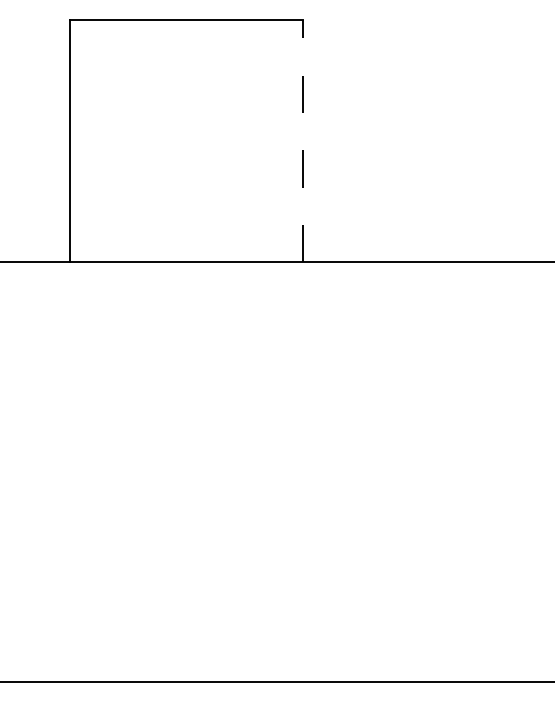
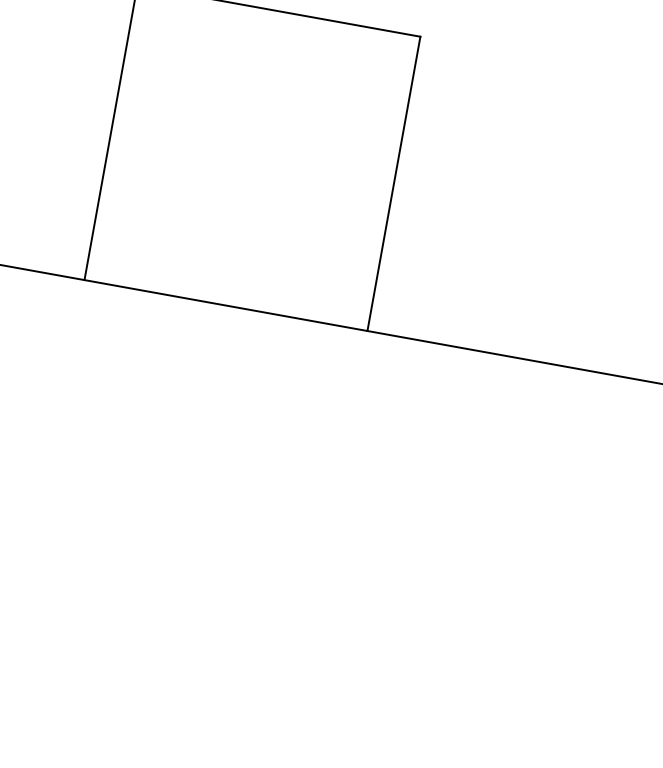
line: (303, 140) -> (394, 183), dashed -> solid

